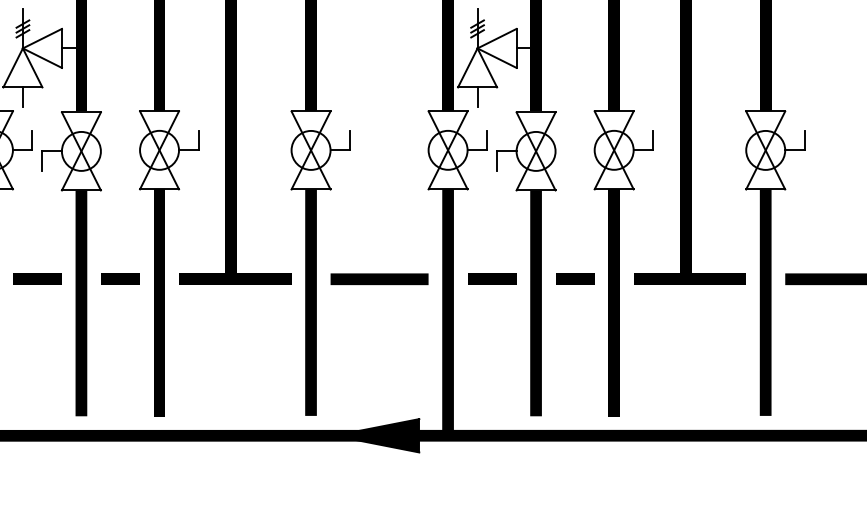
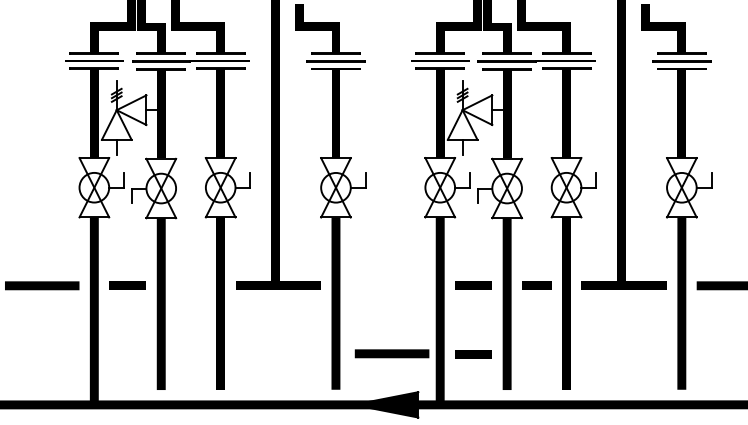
line: (119, 278) -> (190, 285), removed
line: (378, 278) -> (391, 353), moved
line: (491, 369) -> (473, 354), added

